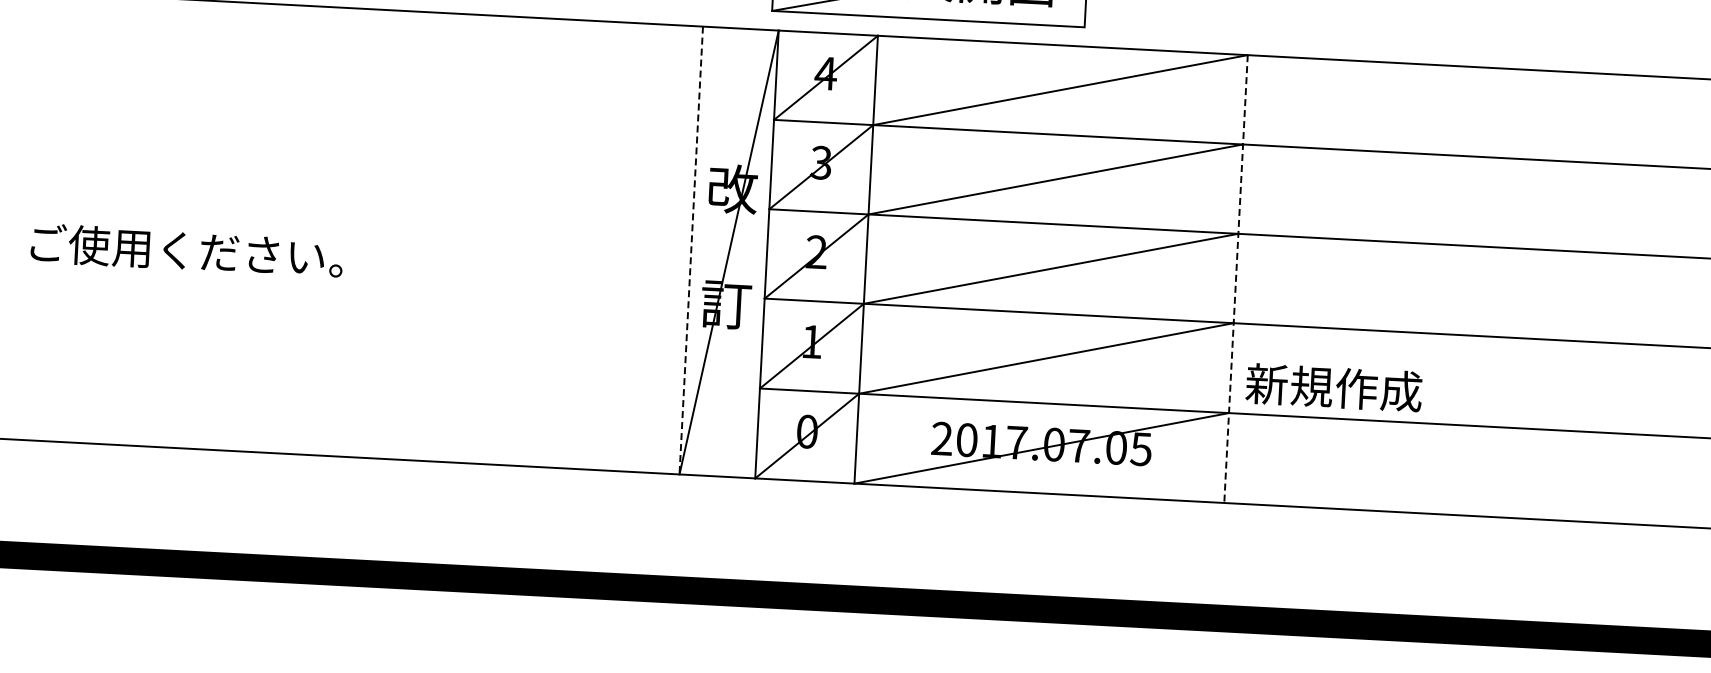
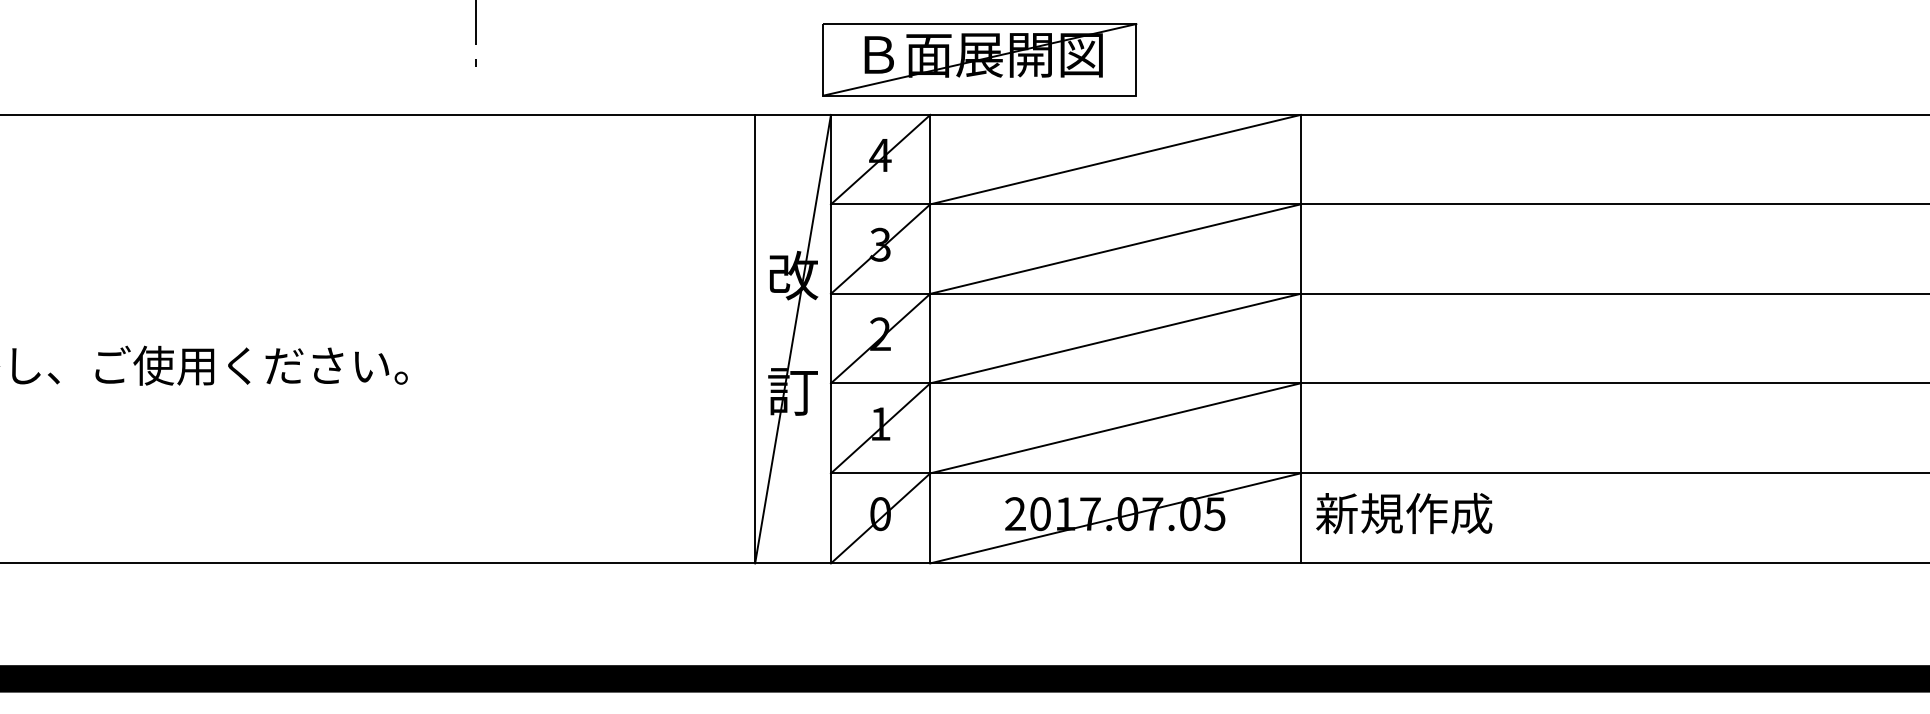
line: (691, 250) -> (755, 339), dashed -> solid
line: (1235, 279) -> (1300, 339), dashed -> solid
text: (1334, 387) -> (1404, 513), moved

